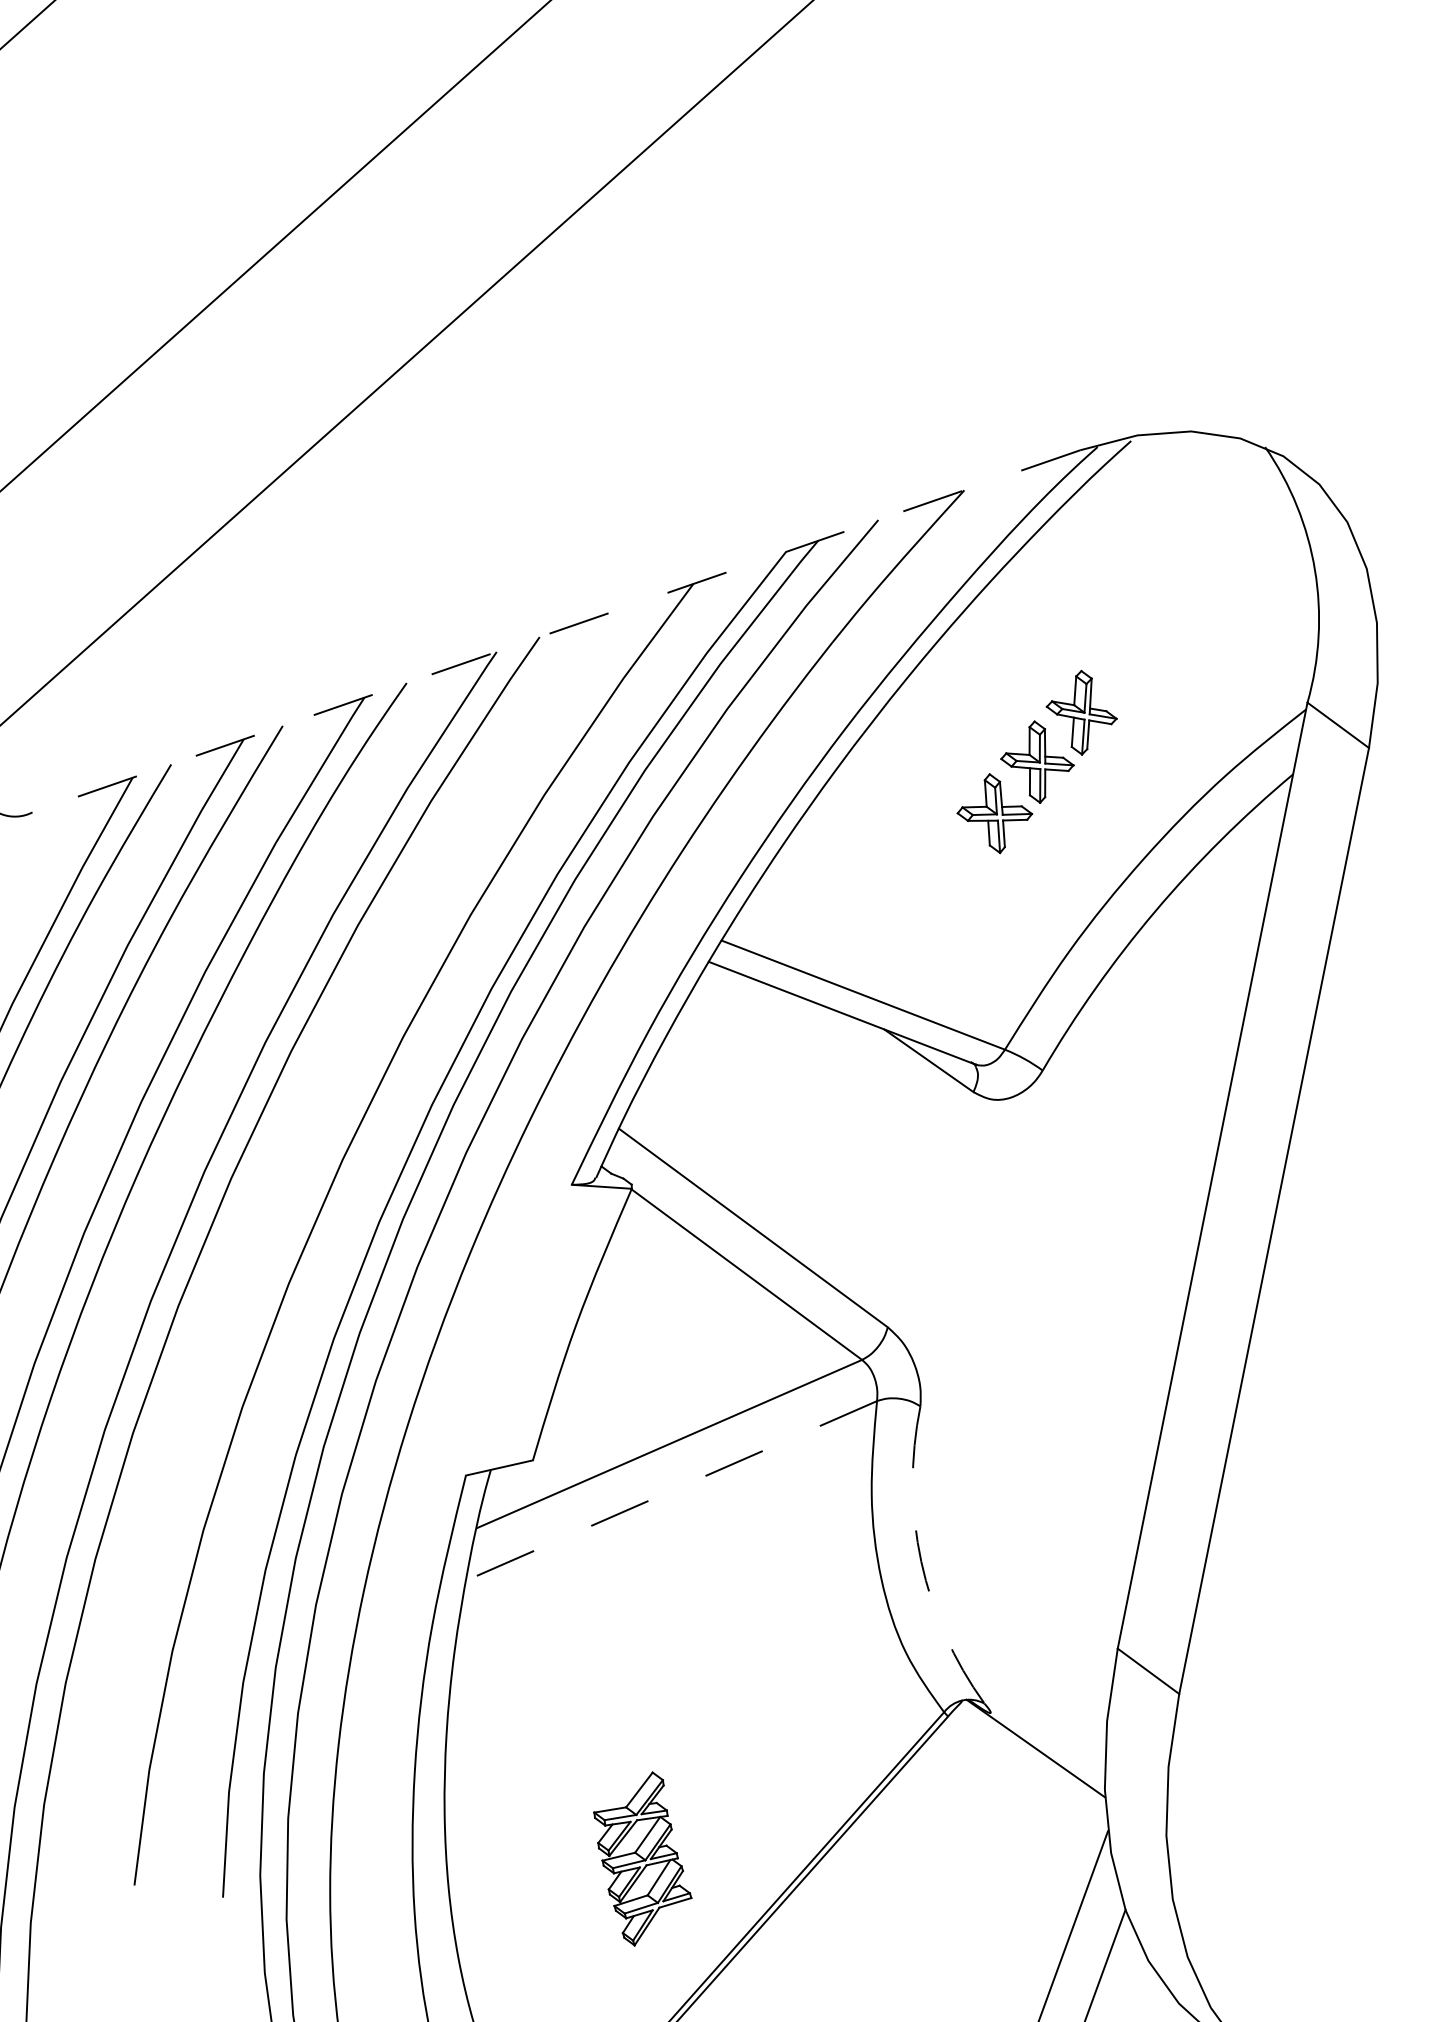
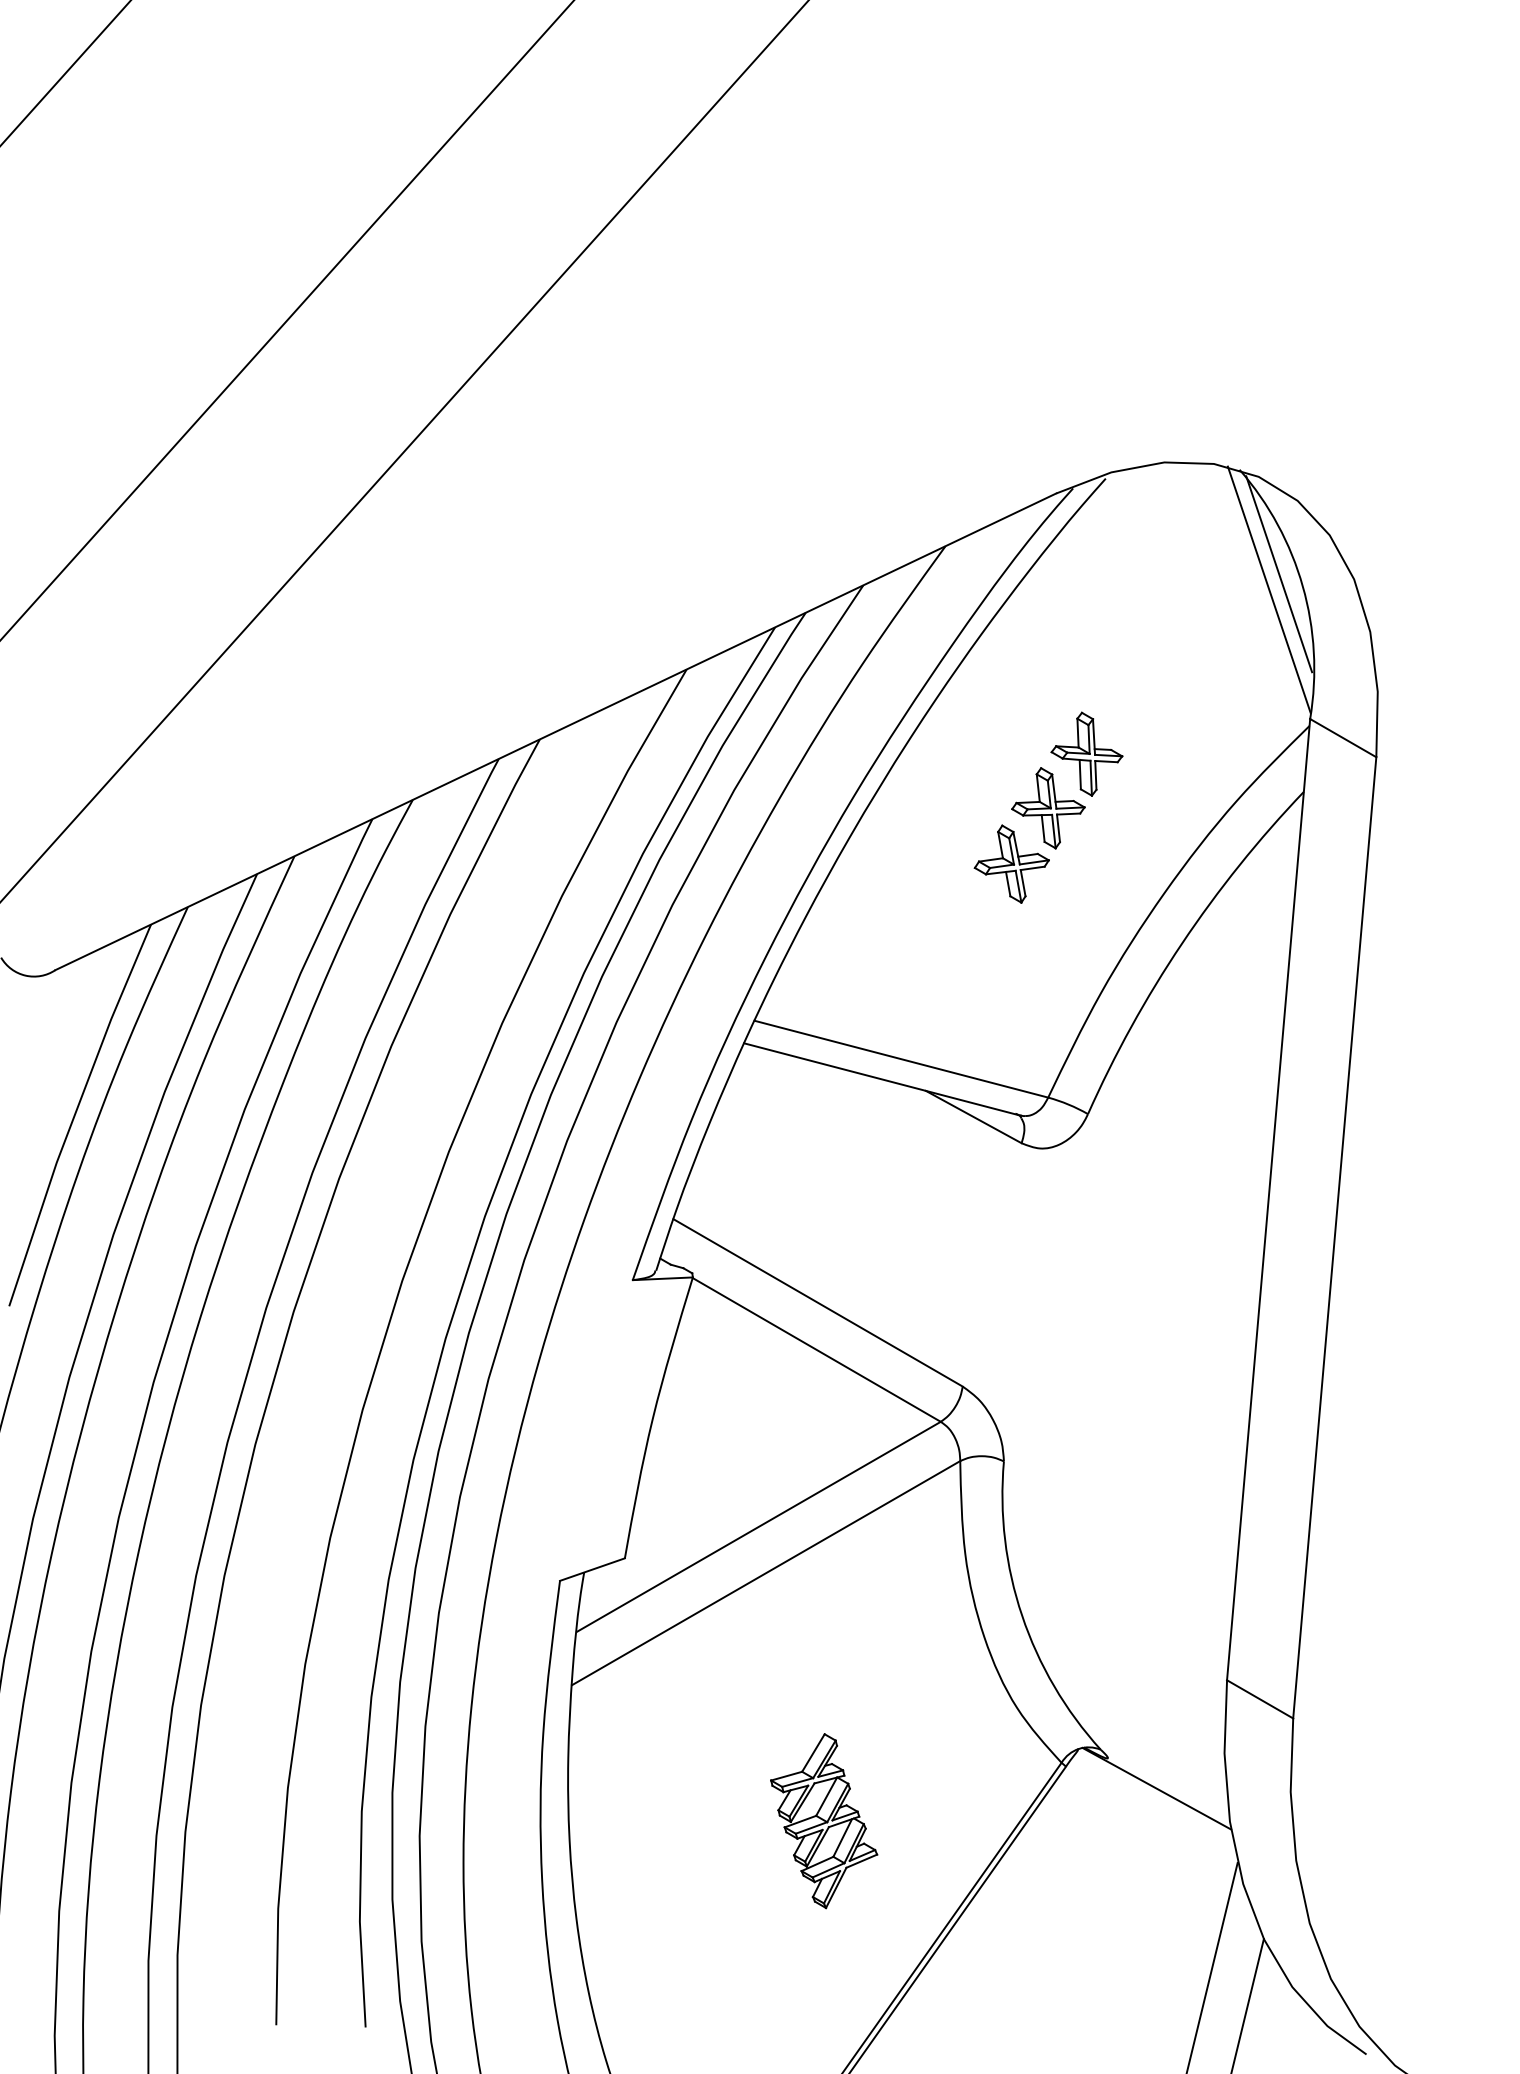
line: (1293, 555) -> (1279, 574), added
line: (1280, 569) -> (1268, 589), added
line: (556, 631) -> (555, 732), dashed -> solid
line: (670, 1491) -> (765, 1573), dashed -> solid
arc: (921, 1561) -> (1022, 1615), dashed -> solid
part: (642, 1859) -> (824, 1821), moved

